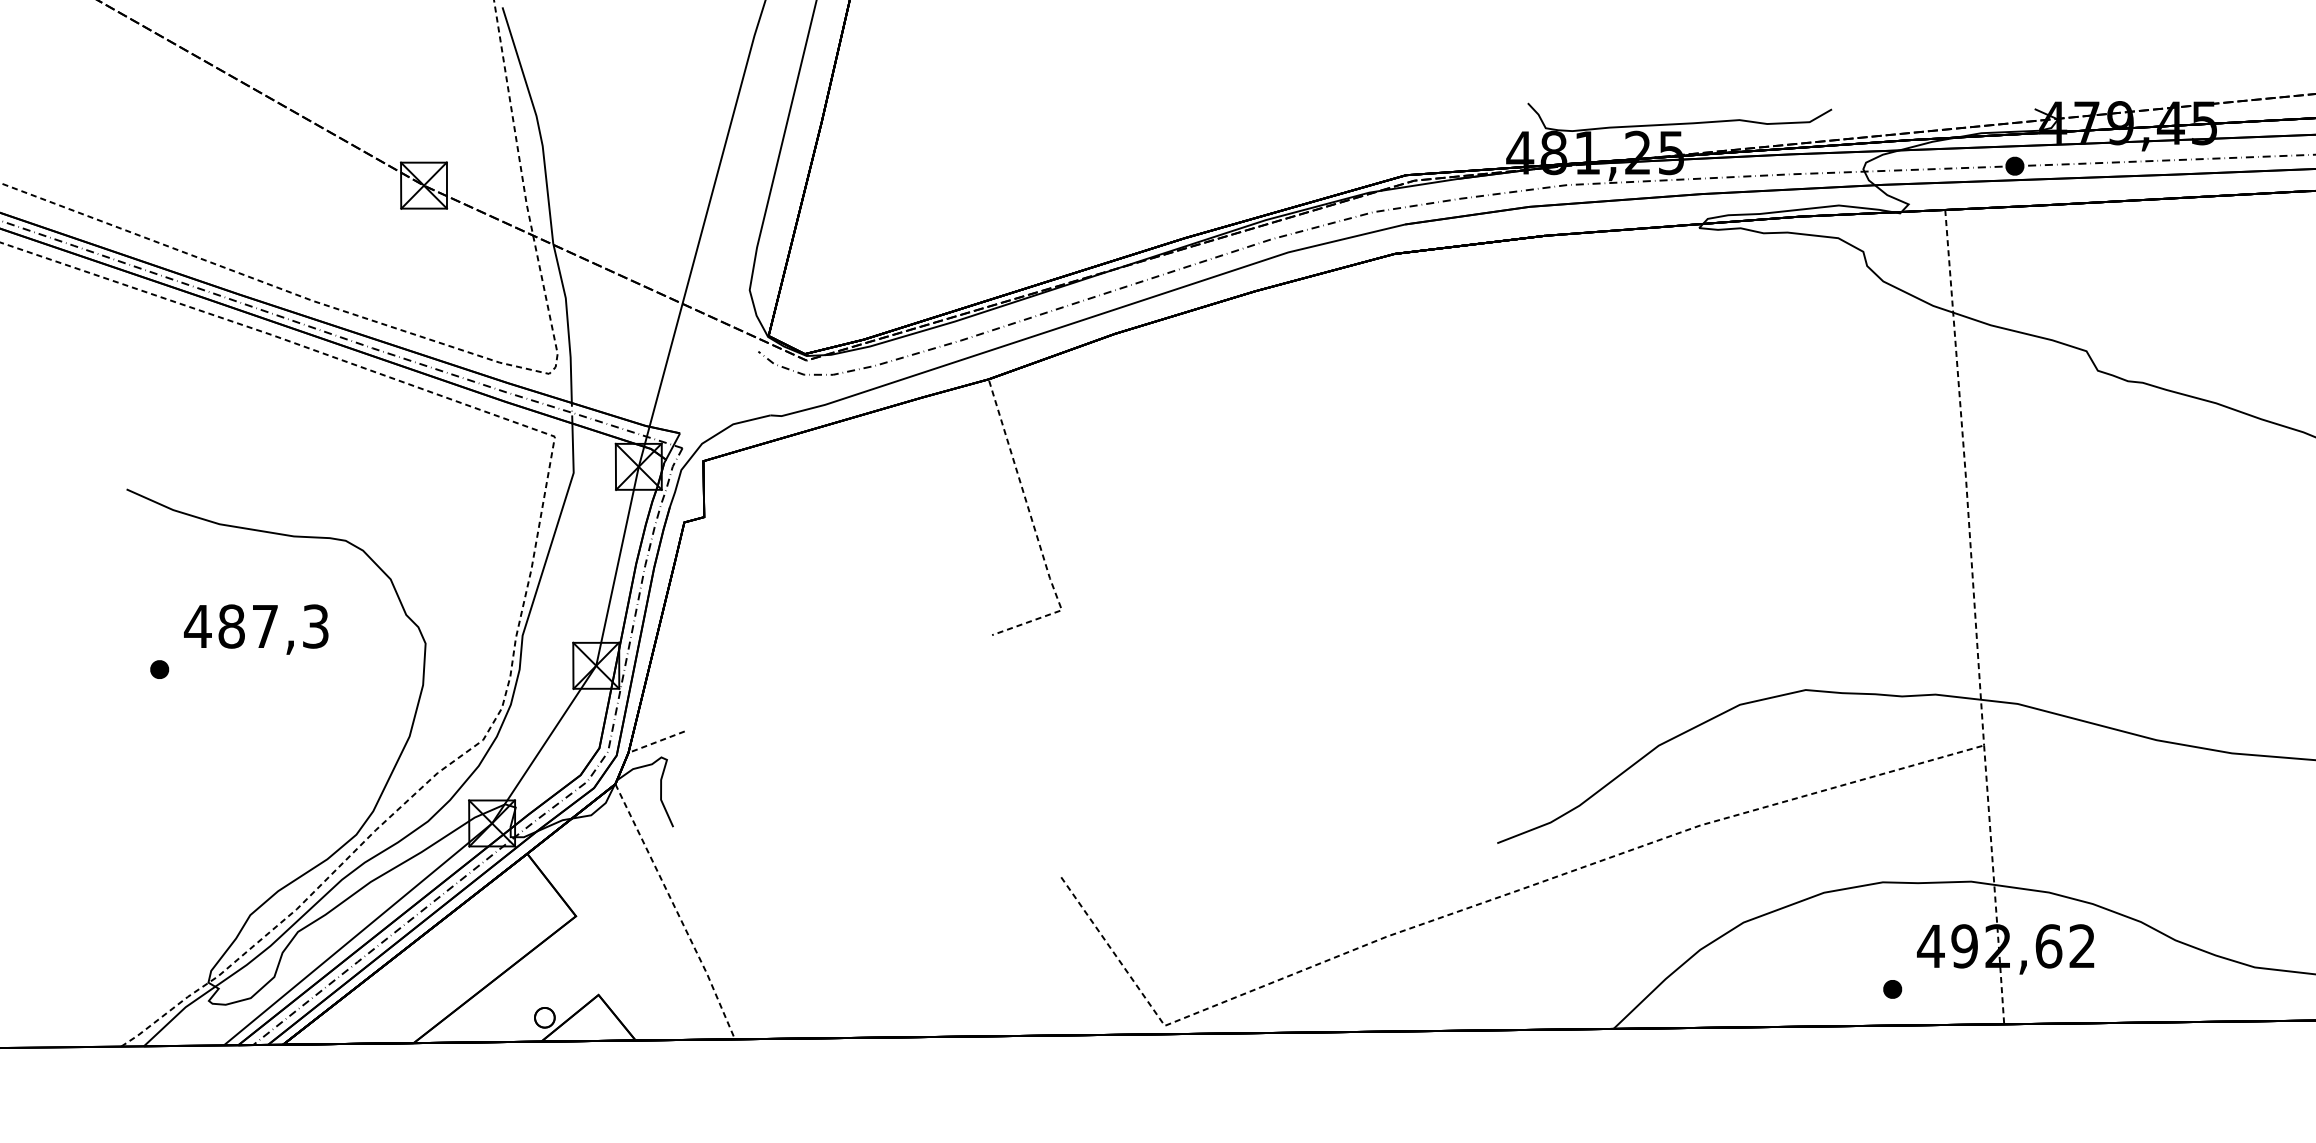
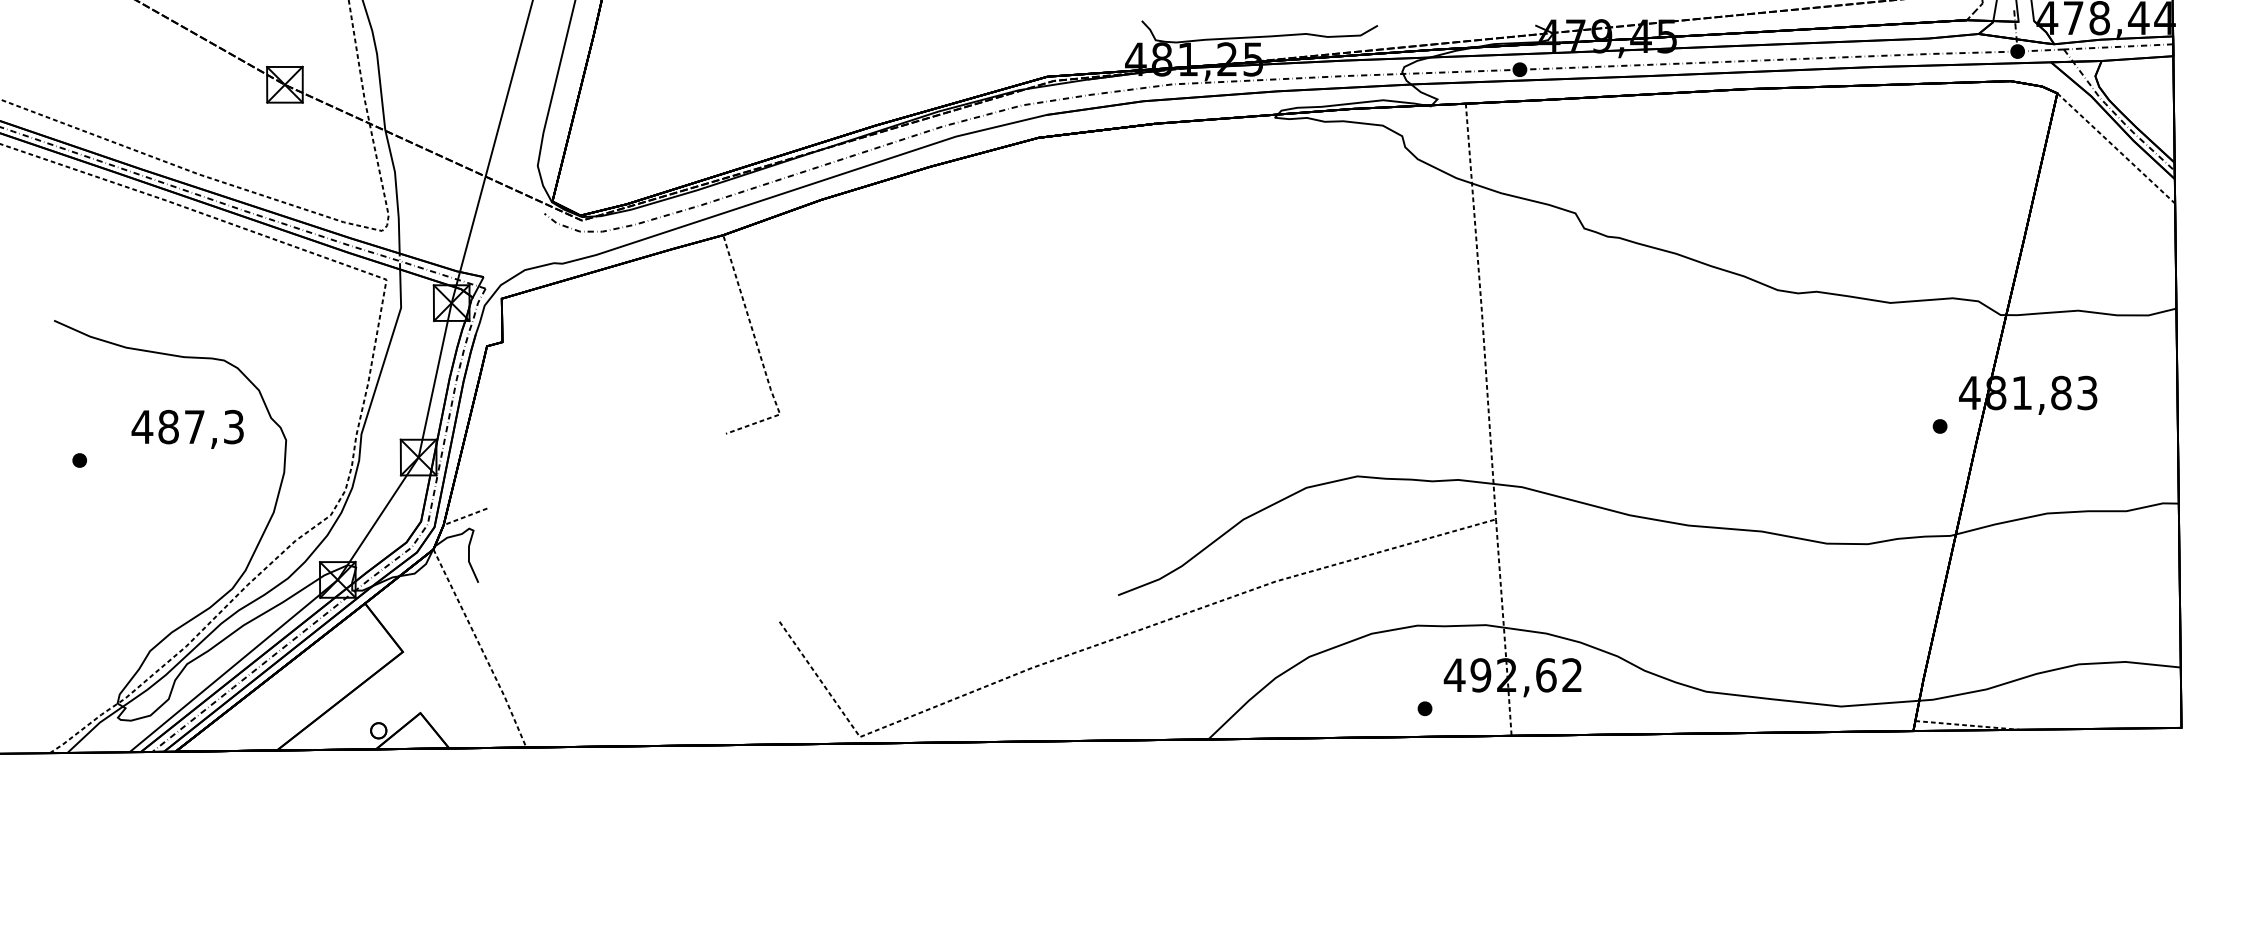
text: (255, 629) -> (187, 429), moved

